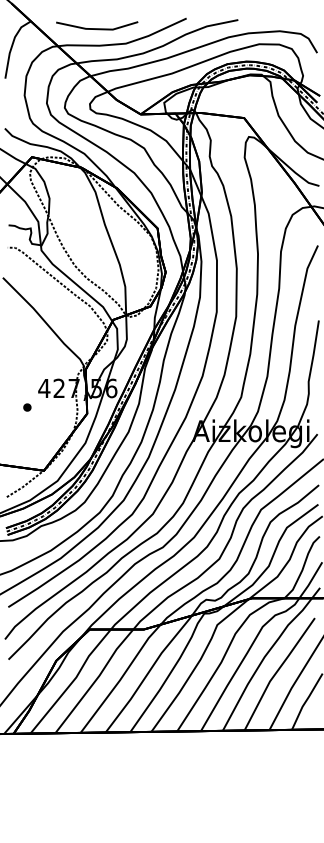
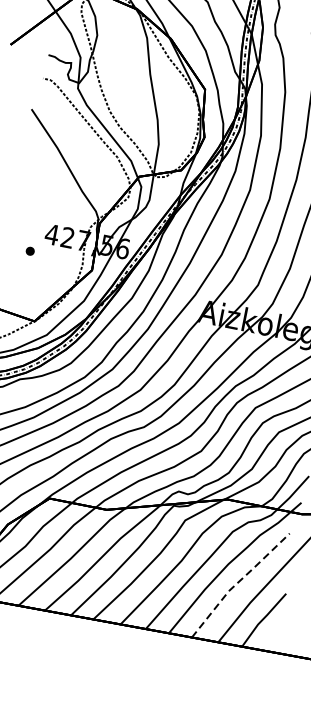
line: (276, 671) -> (237, 581), solid -> dashed

